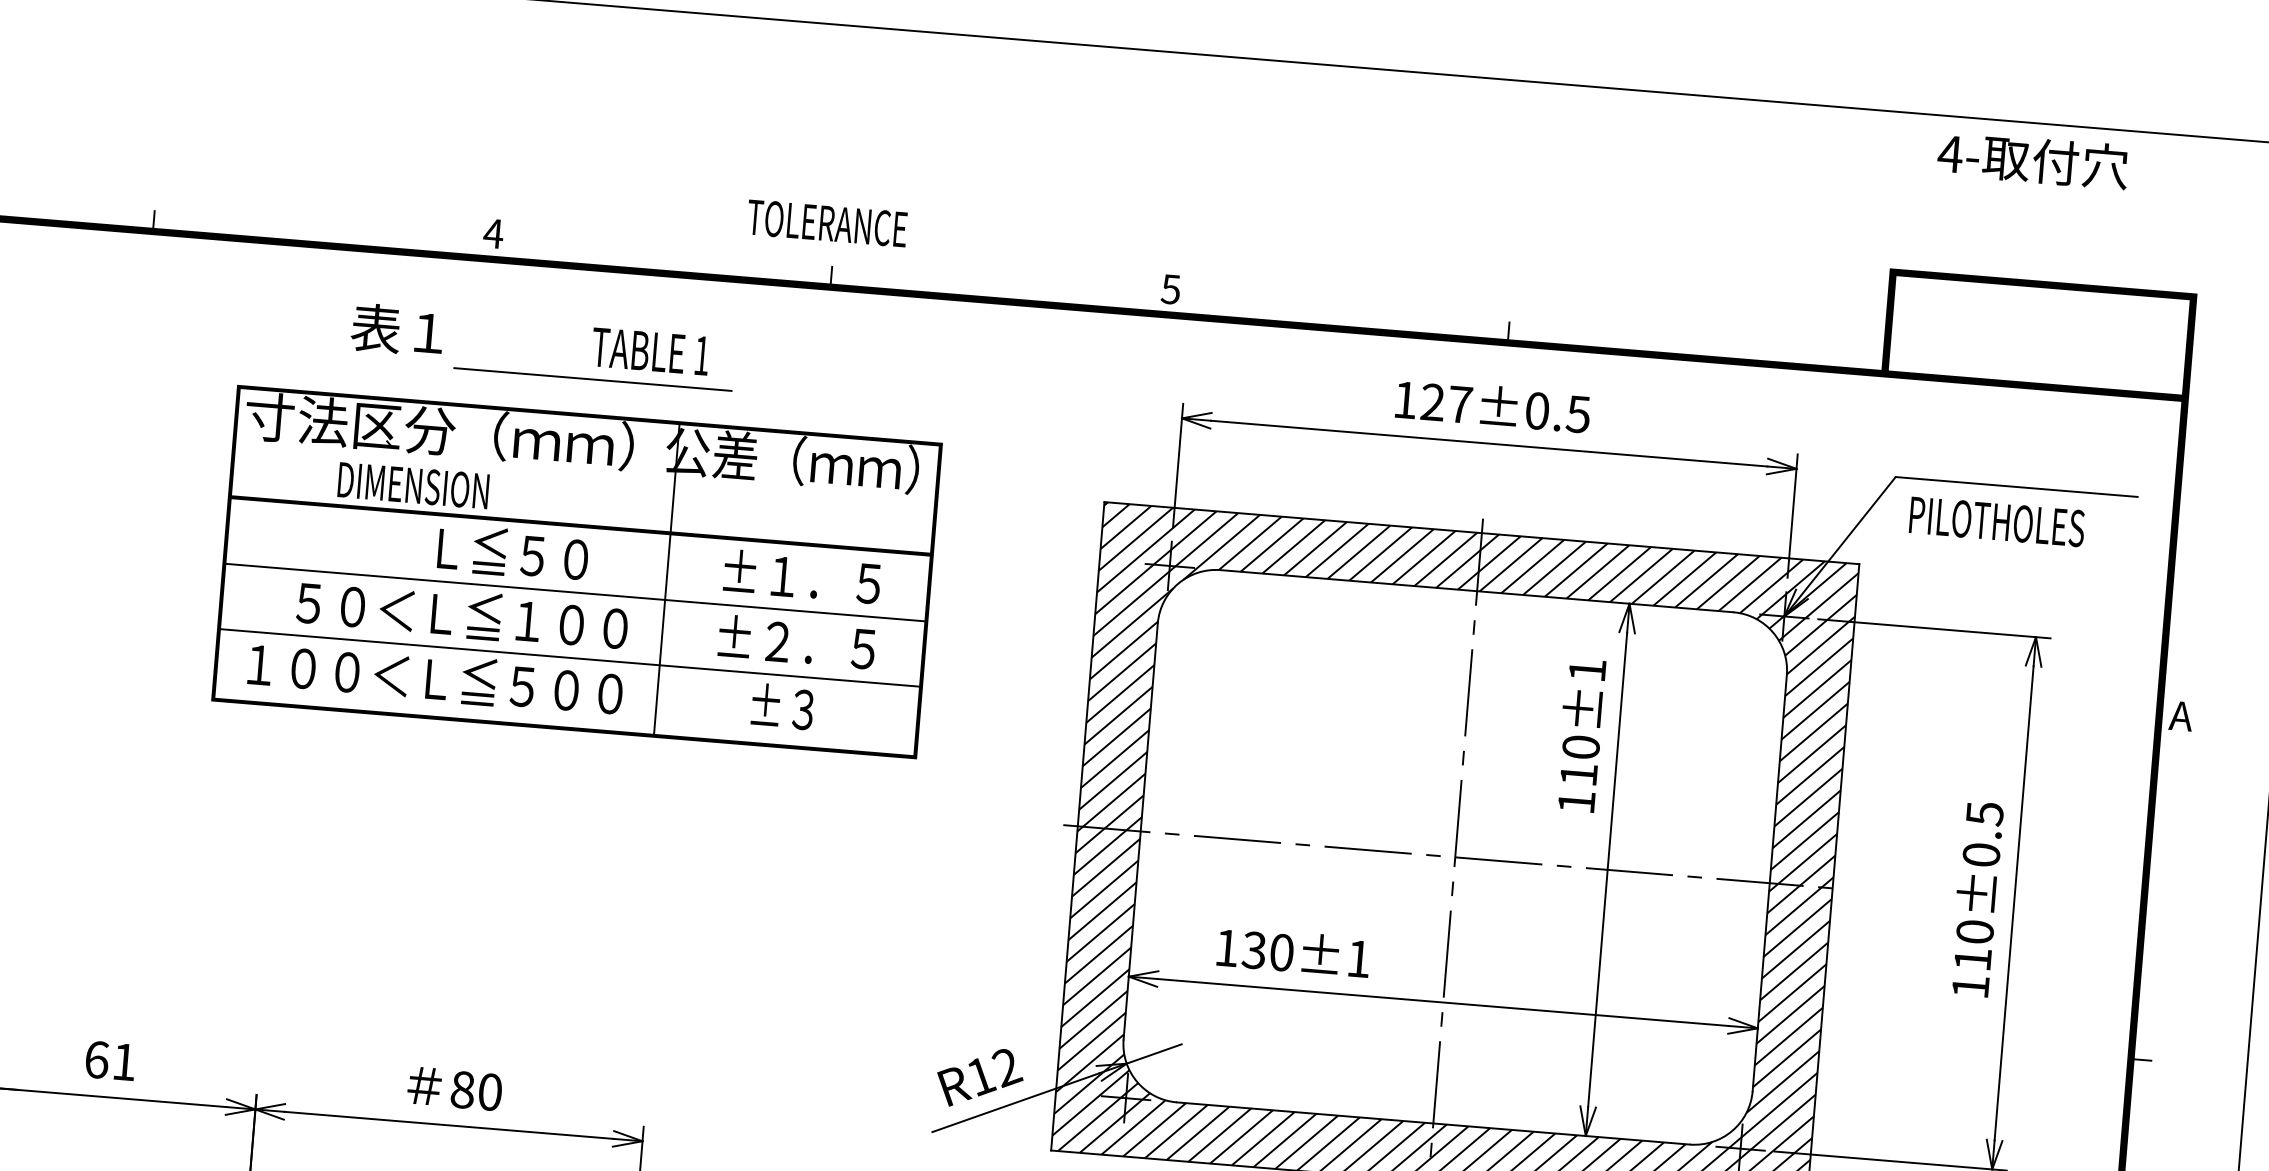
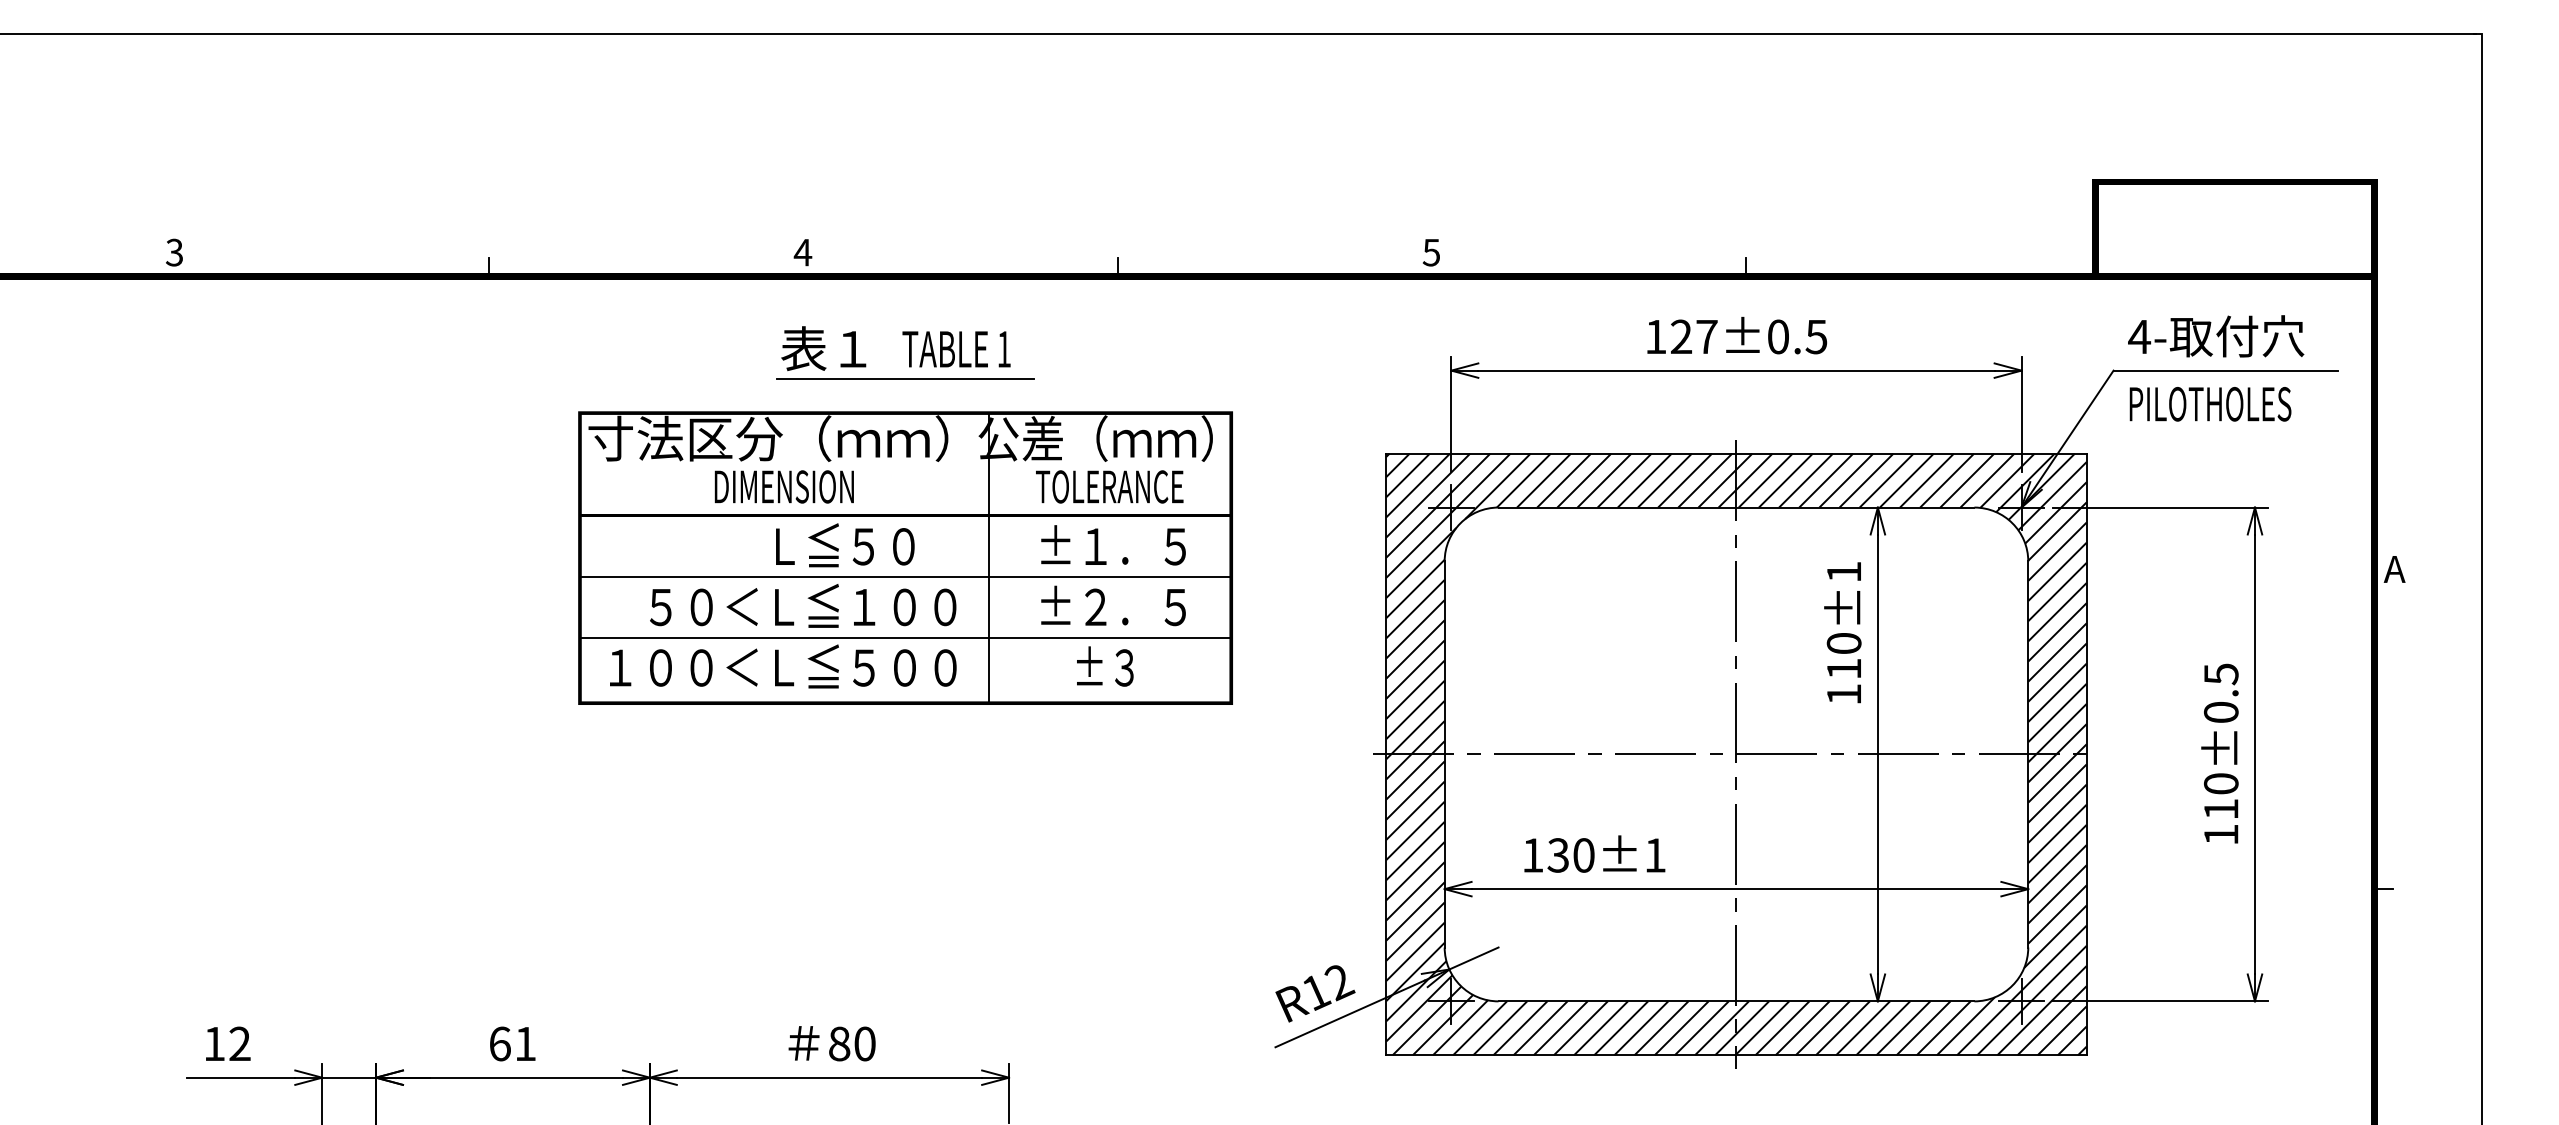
text: (2033, 160) -> (2216, 336), moved
text: (827, 223) -> (1109, 486), moved
text: (397, 329) -> (823, 348), moved
text: (412, 485) -> (783, 486), moved

